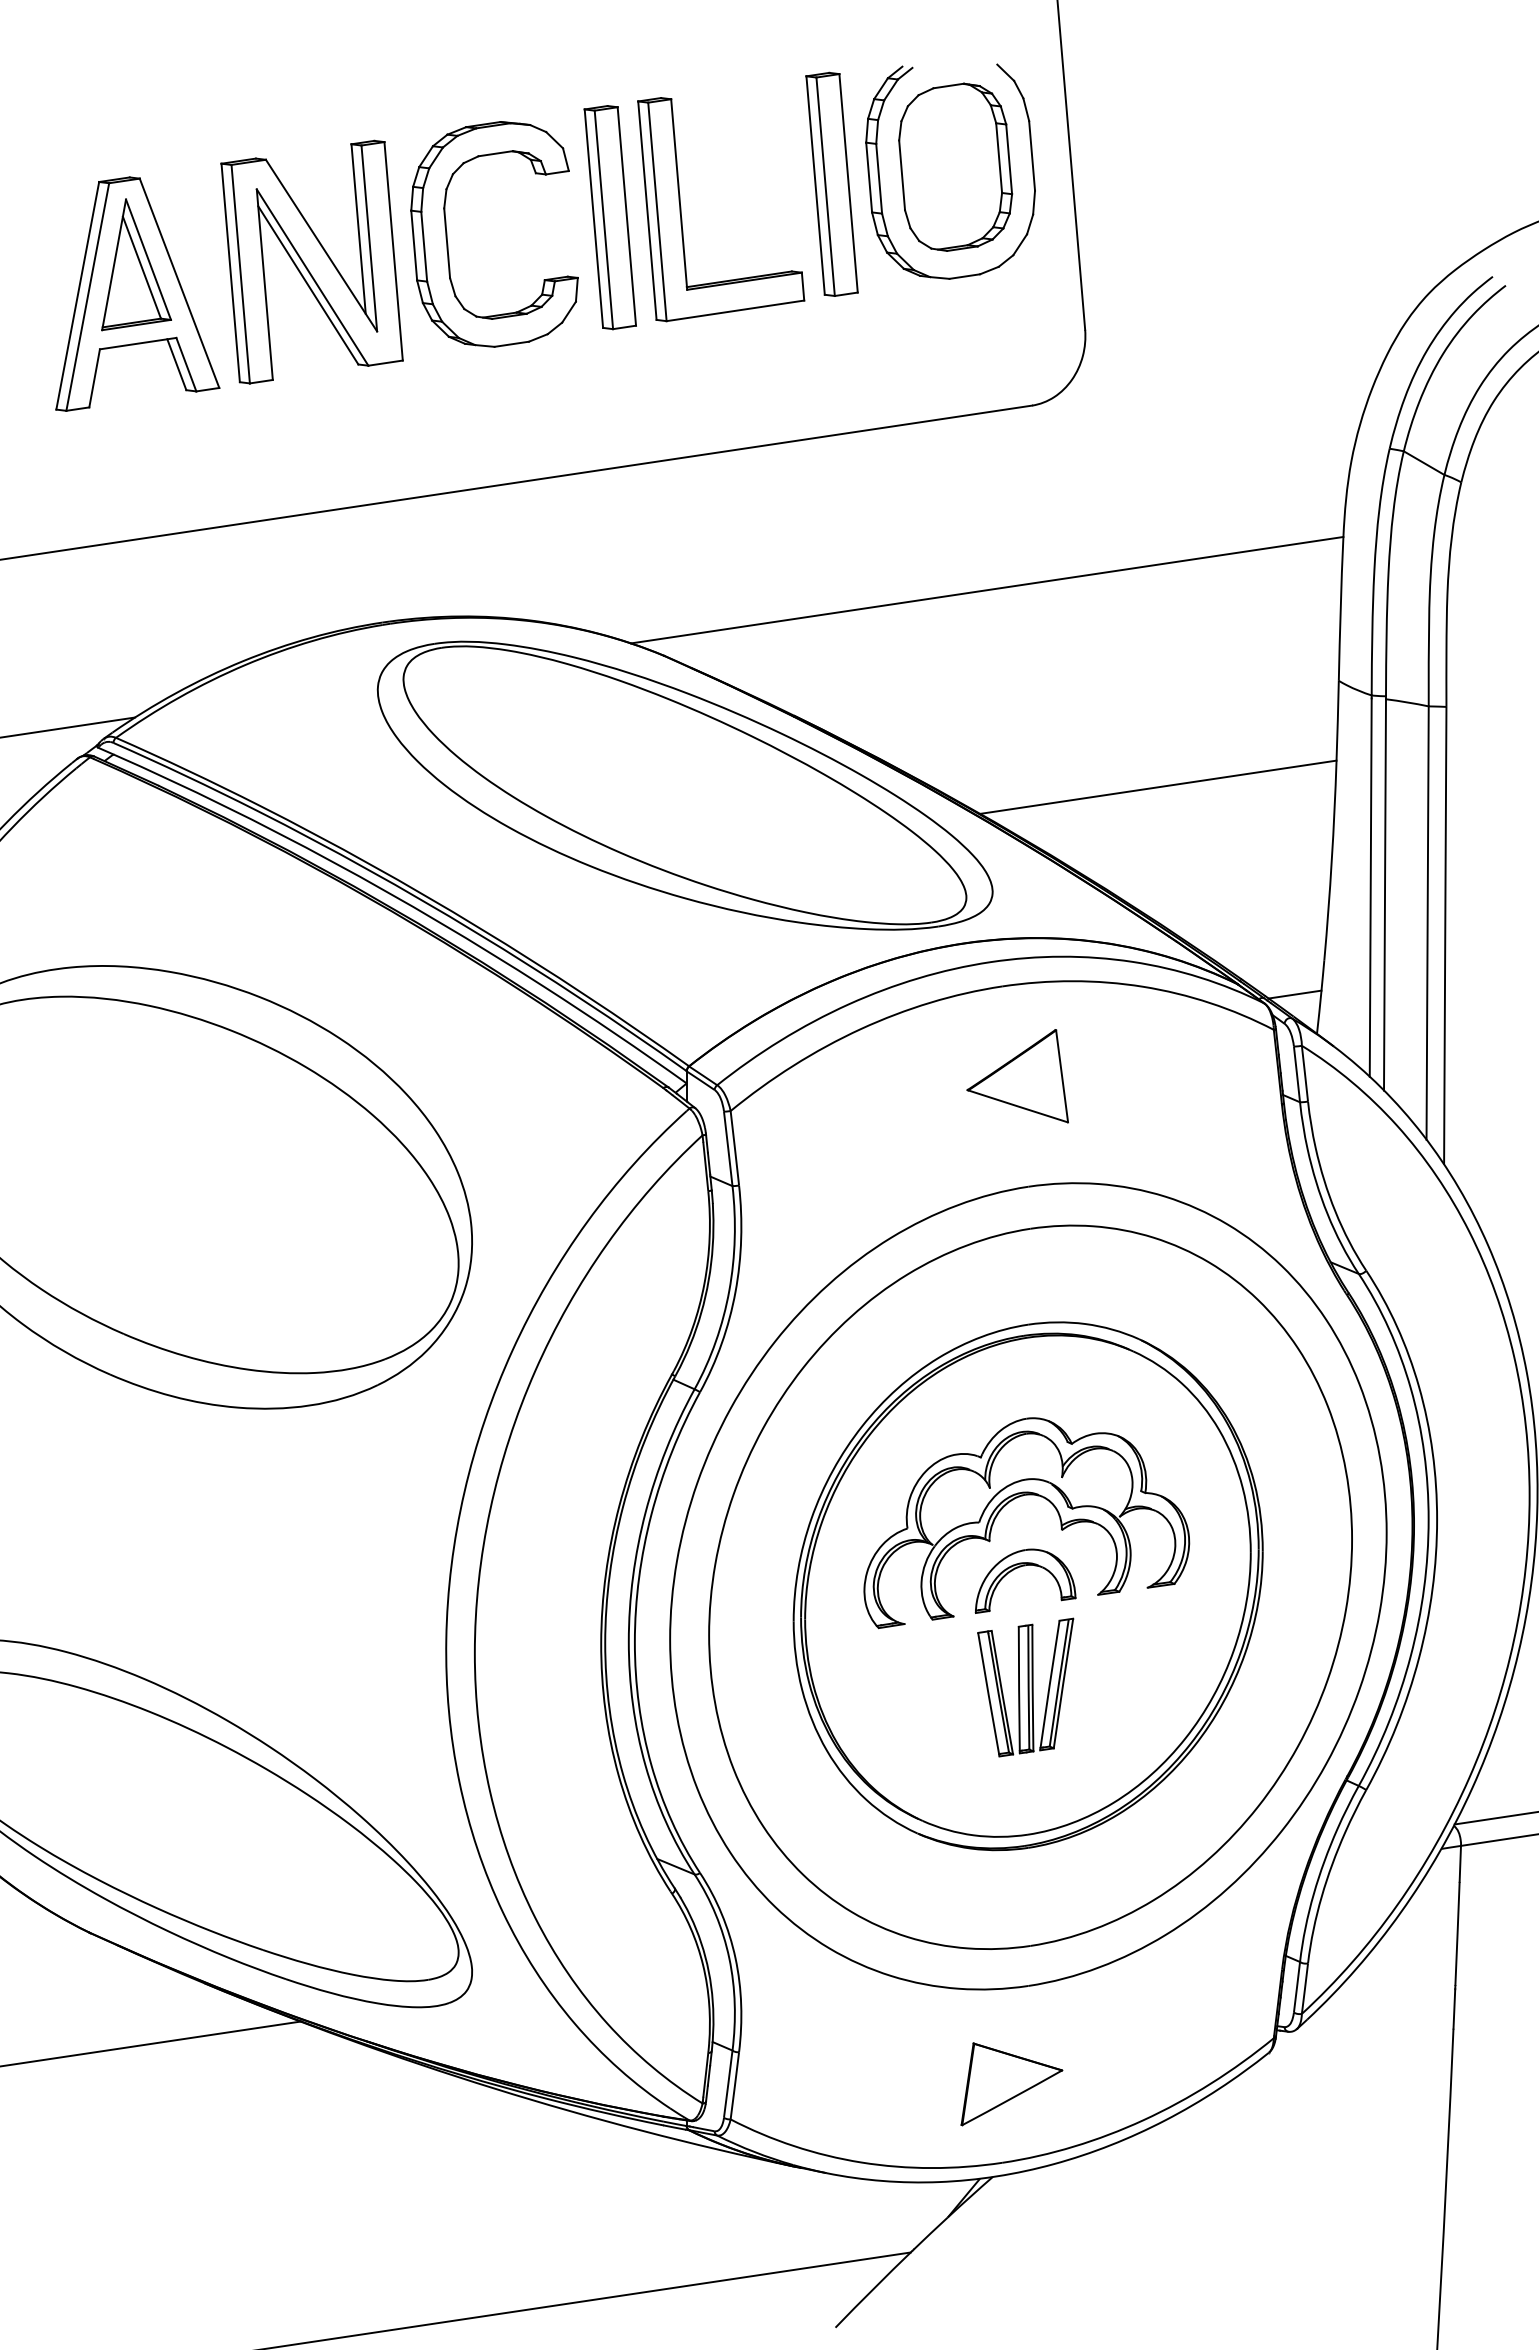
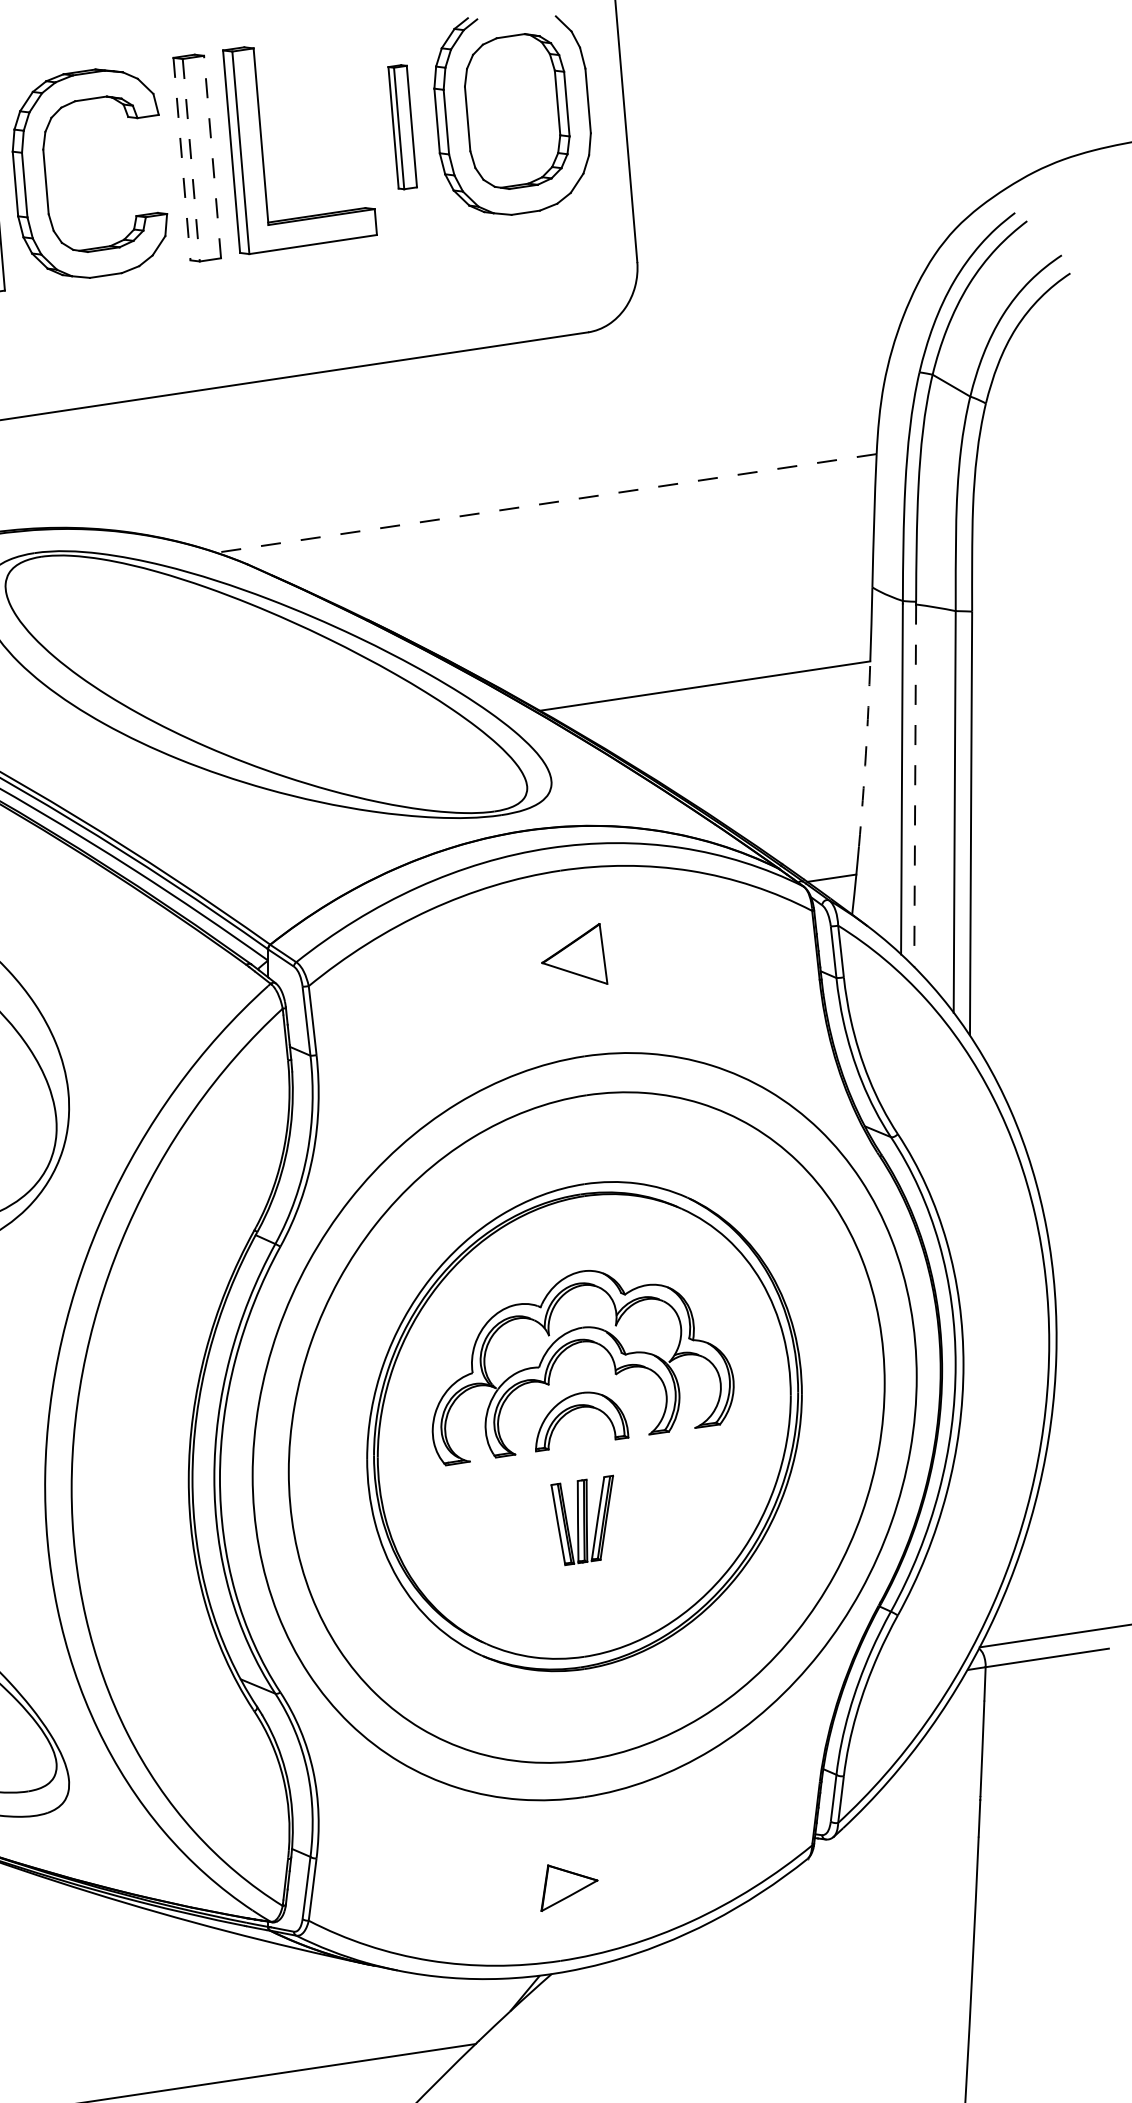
part: (831, 183) -> (402, 126), size x0.6
line: (626, 216) -> (212, 157), solid -> dashed
line: (593, 218) -> (181, 158), solid -> dashed
line: (603, 219) -> (190, 159), solid -> dashed
line: (986, 590) -> (545, 503), solid -> dashed
arc: (1331, 860) -> (865, 753), solid -> dashed
line: (1385, 894) -> (915, 785), solid -> dashed
part: (1017, 1076) -> (574, 954), size x0.7
part: (1025, 1687) -> (582, 1520), size x0.7
part: (1011, 2084) -> (569, 1888), size x0.6

